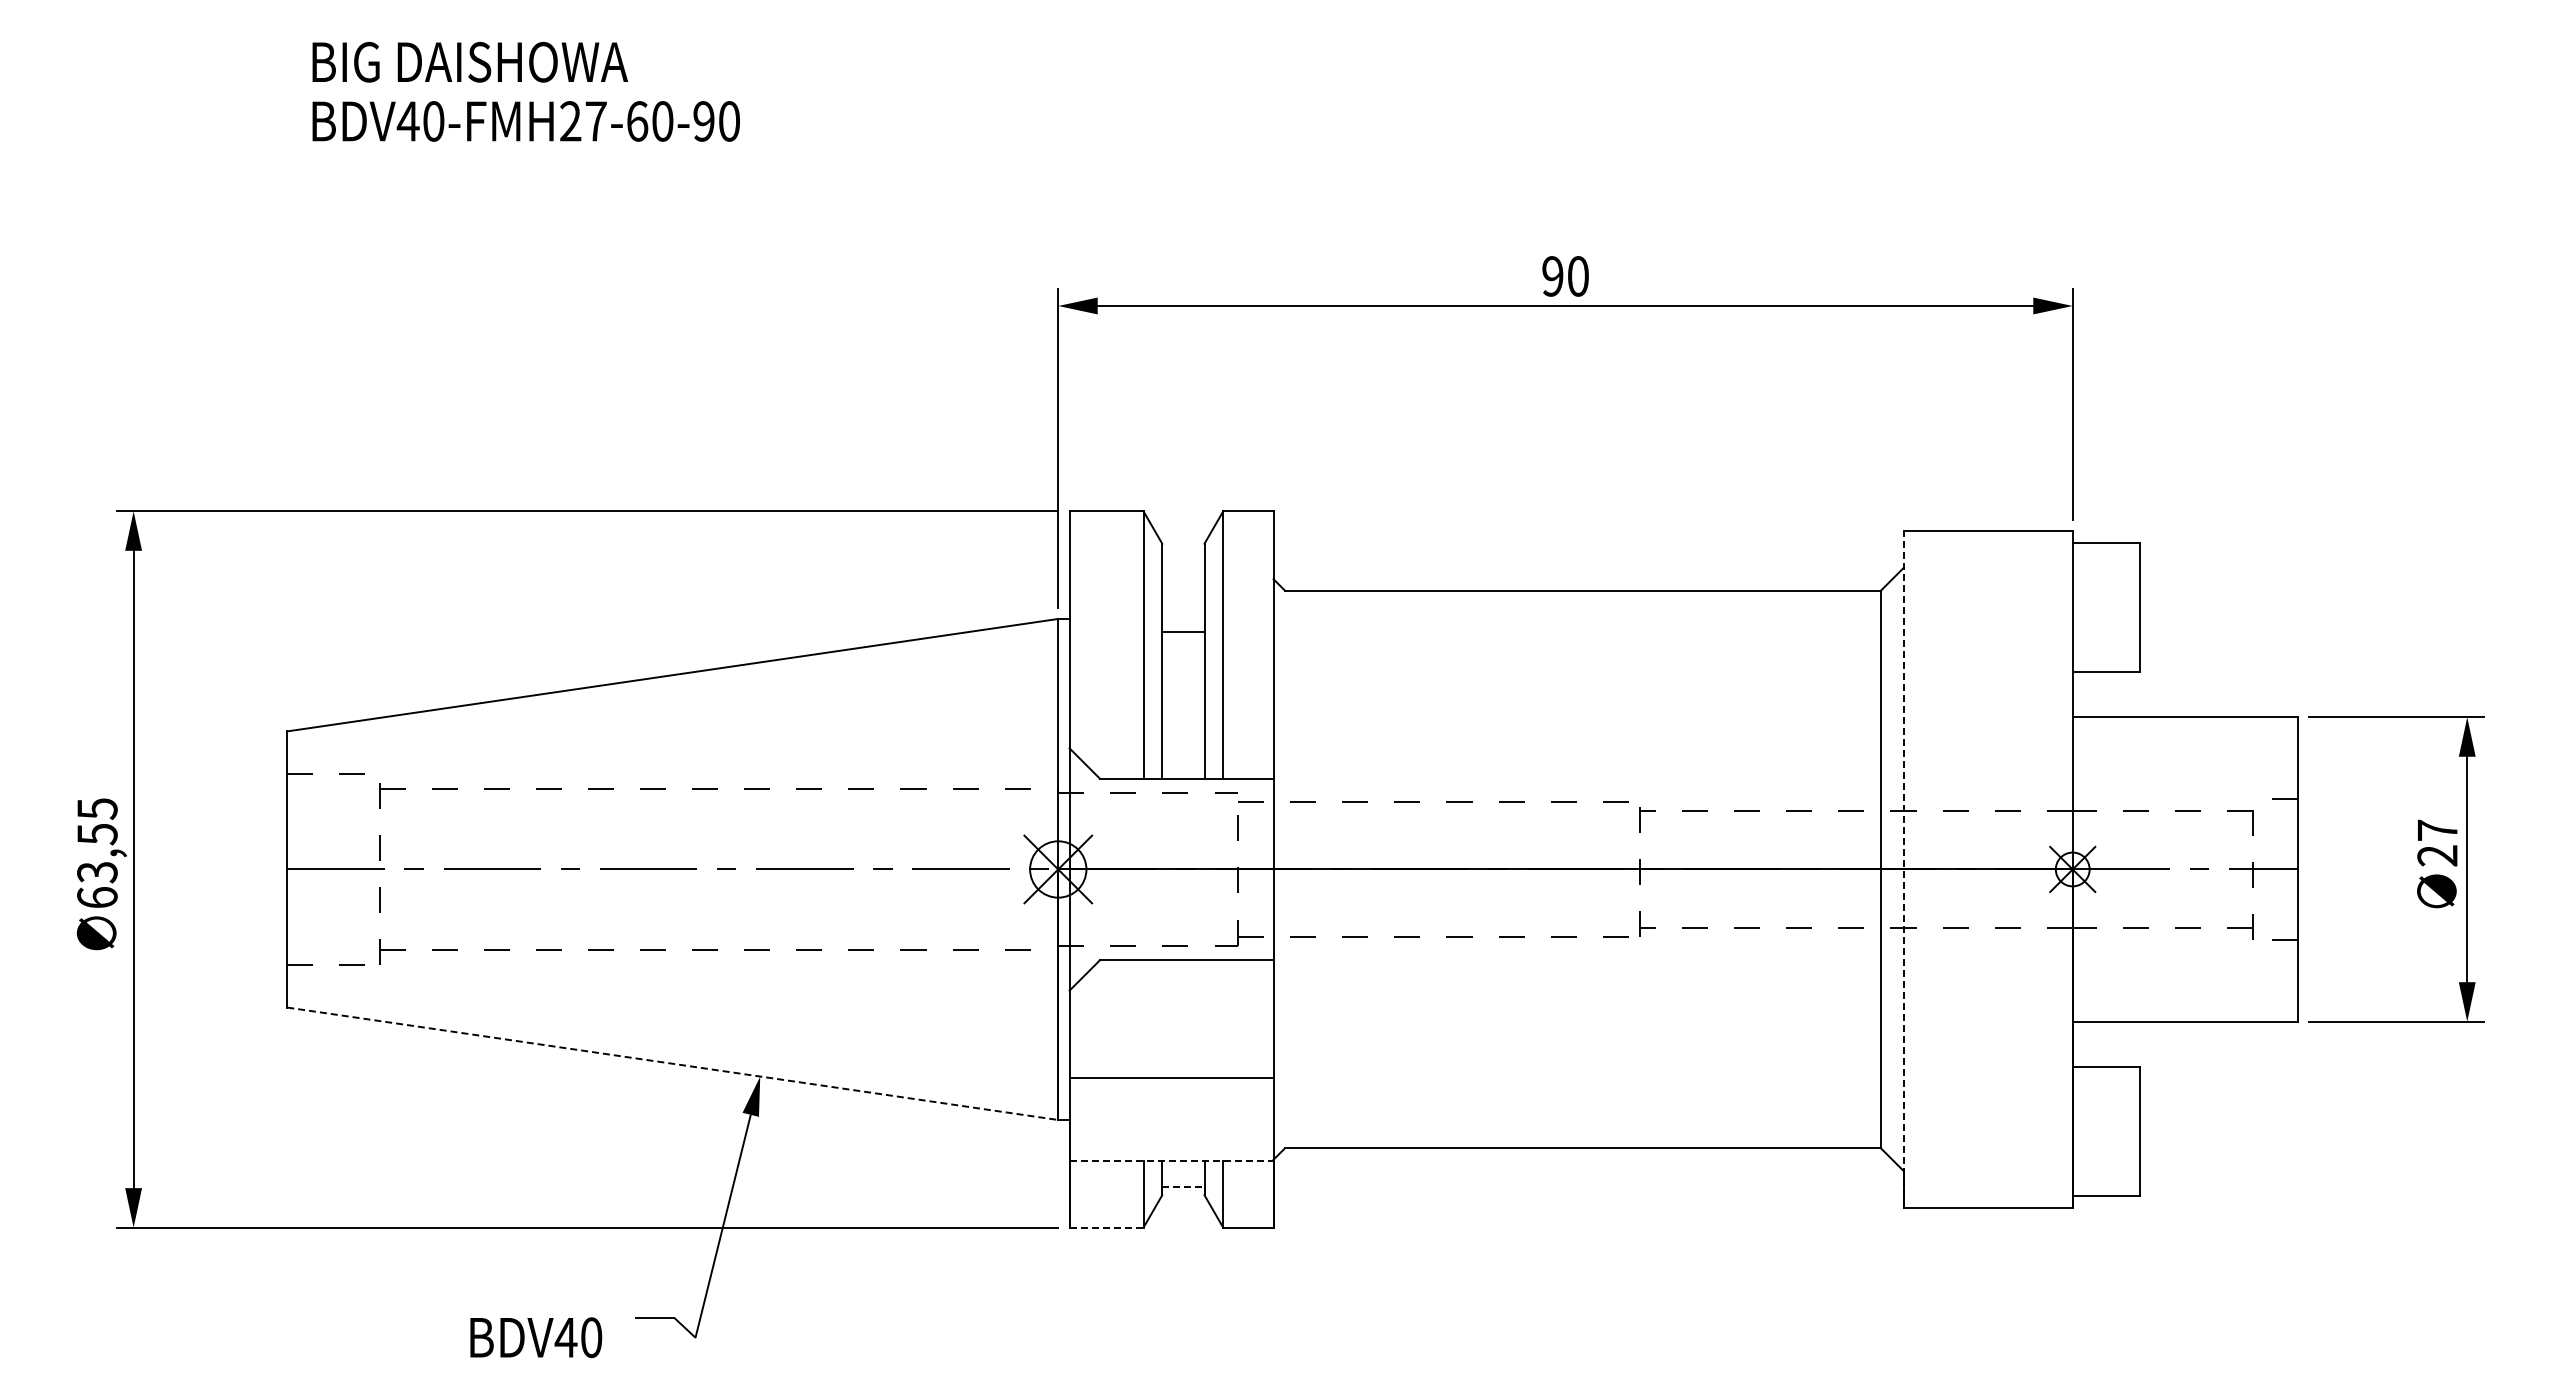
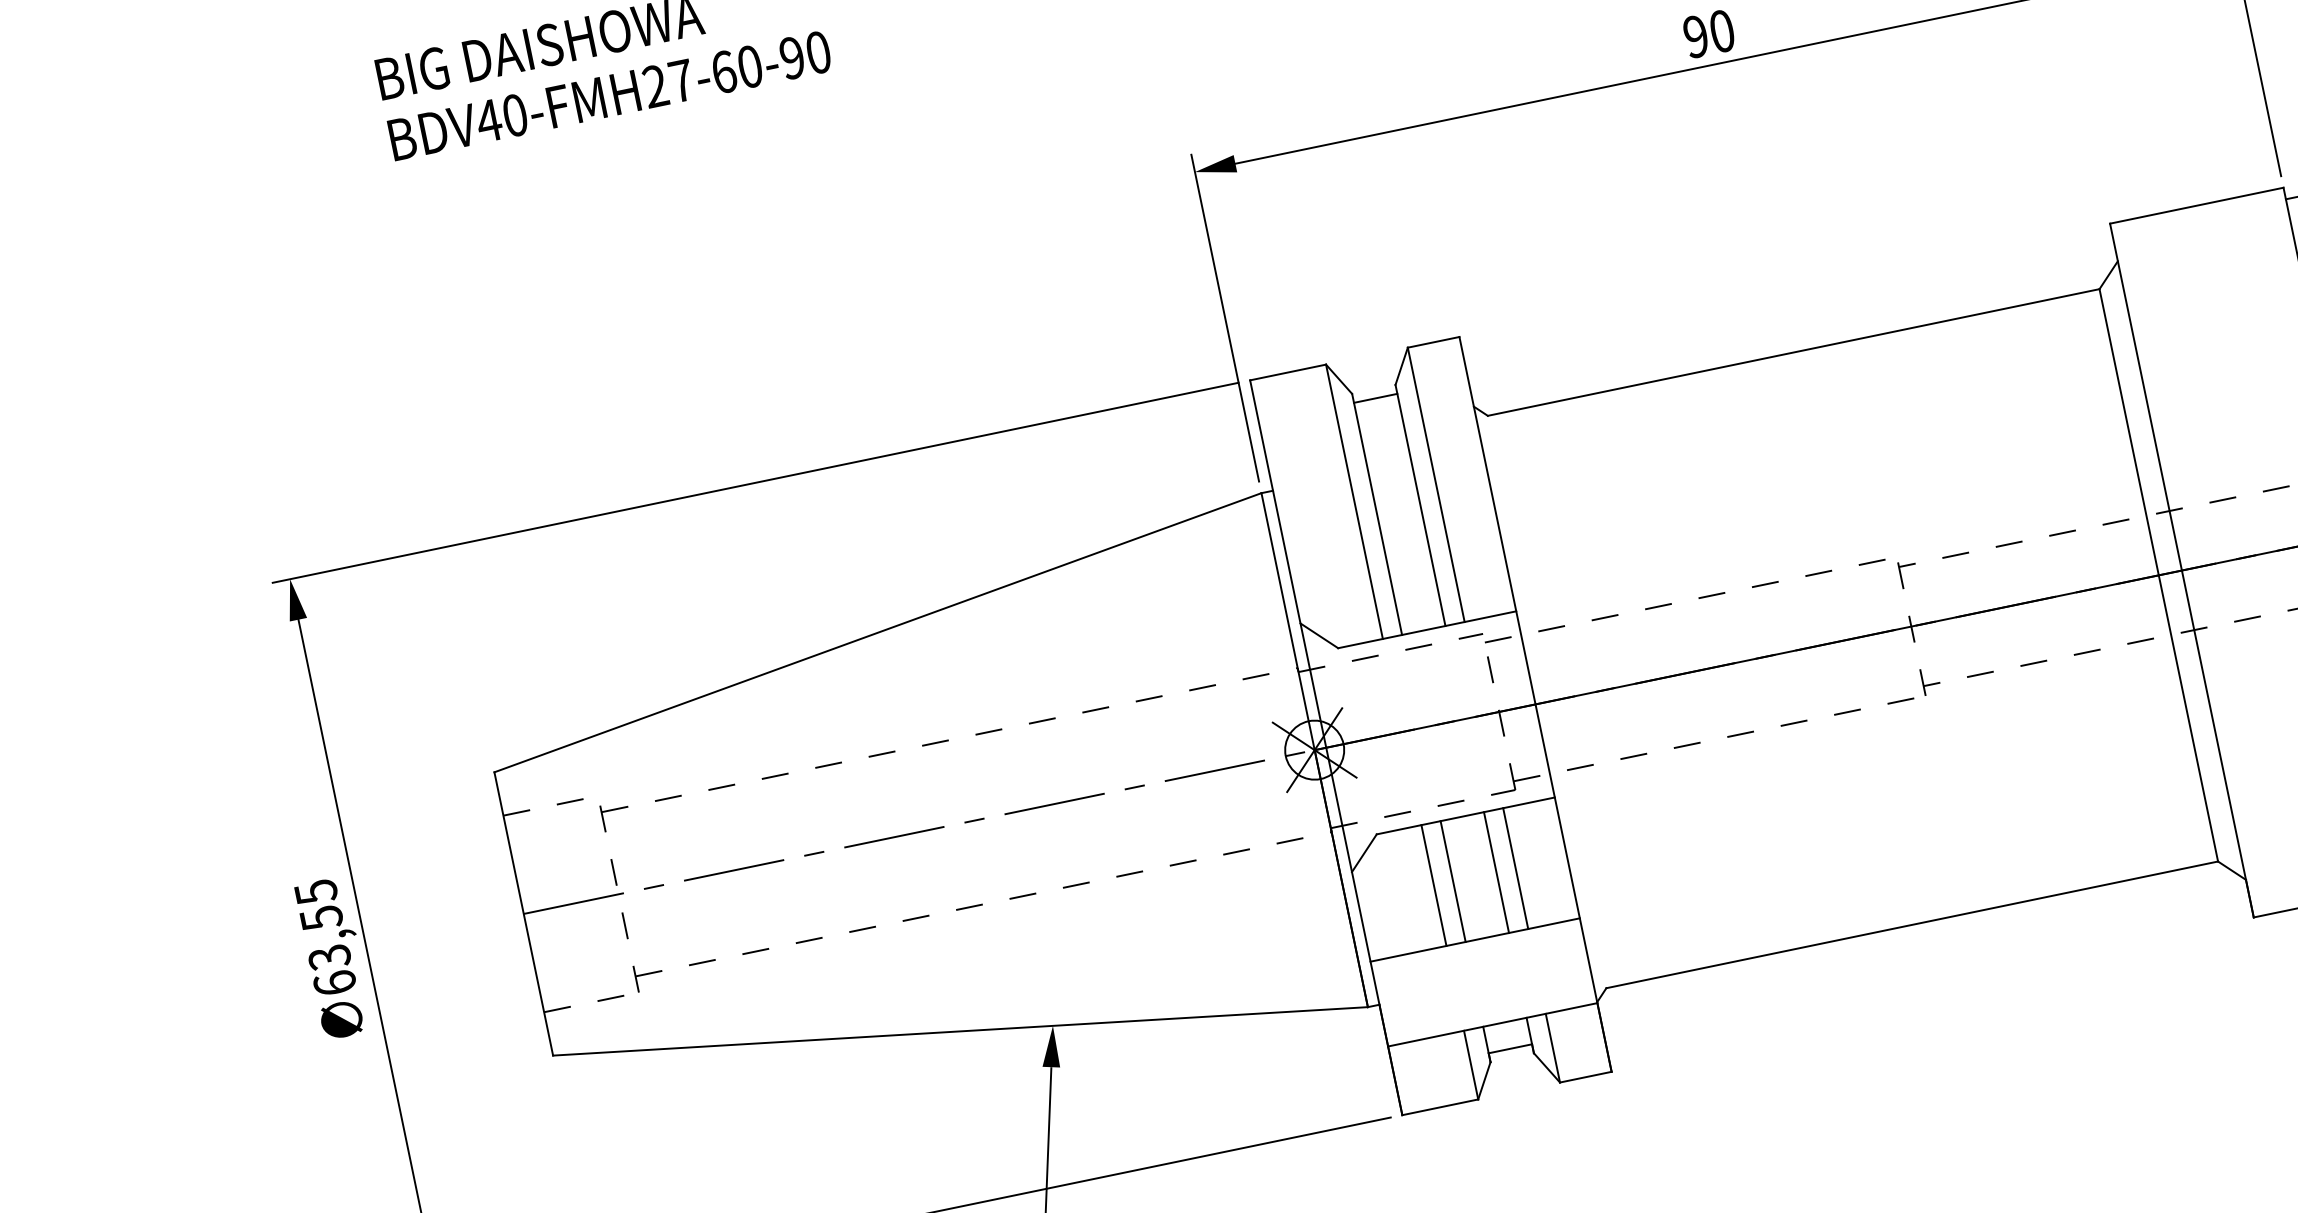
line: (1183, 632) -> (1375, 398), moved
line: (1903, 868) -> (2181, 569), dashed -> solid
line: (1143, 1019) -> (1433, 885), added
line: (1162, 1019) -> (1453, 881), added
line: (1204, 1019) -> (1496, 872), added
line: (1223, 1019) -> (1516, 868), added
line: (672, 1063) -> (960, 1031), dashed -> solid
line: (1172, 1160) -> (1493, 1024), dashed -> solid
line: (1183, 1186) -> (1510, 1048), dashed -> solid
line: (1106, 1227) -> (1440, 1107), dashed -> solid

